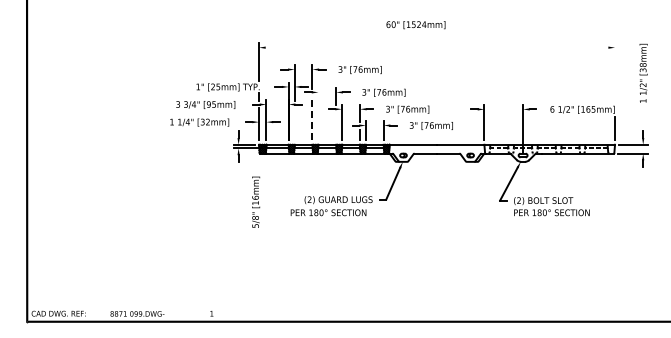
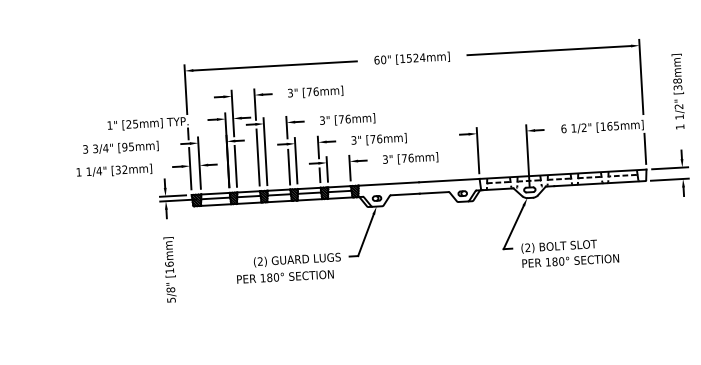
text: (415, 25) -> (411, 59), moved
line: (329, 47) -> (274, 65), added
line: (544, 47) -> (549, 50), added
line: (615, 72) -> (641, 77), added
text: (643, 72) -> (678, 90), moved
line: (318, 113) -> (265, 150), added
line: (312, 118) -> (258, 157), dashed -> solid
line: (294, 124) -> (235, 166), added
line: (336, 126) -> (289, 166), added
text: (256, 201) -> (170, 268), moved

